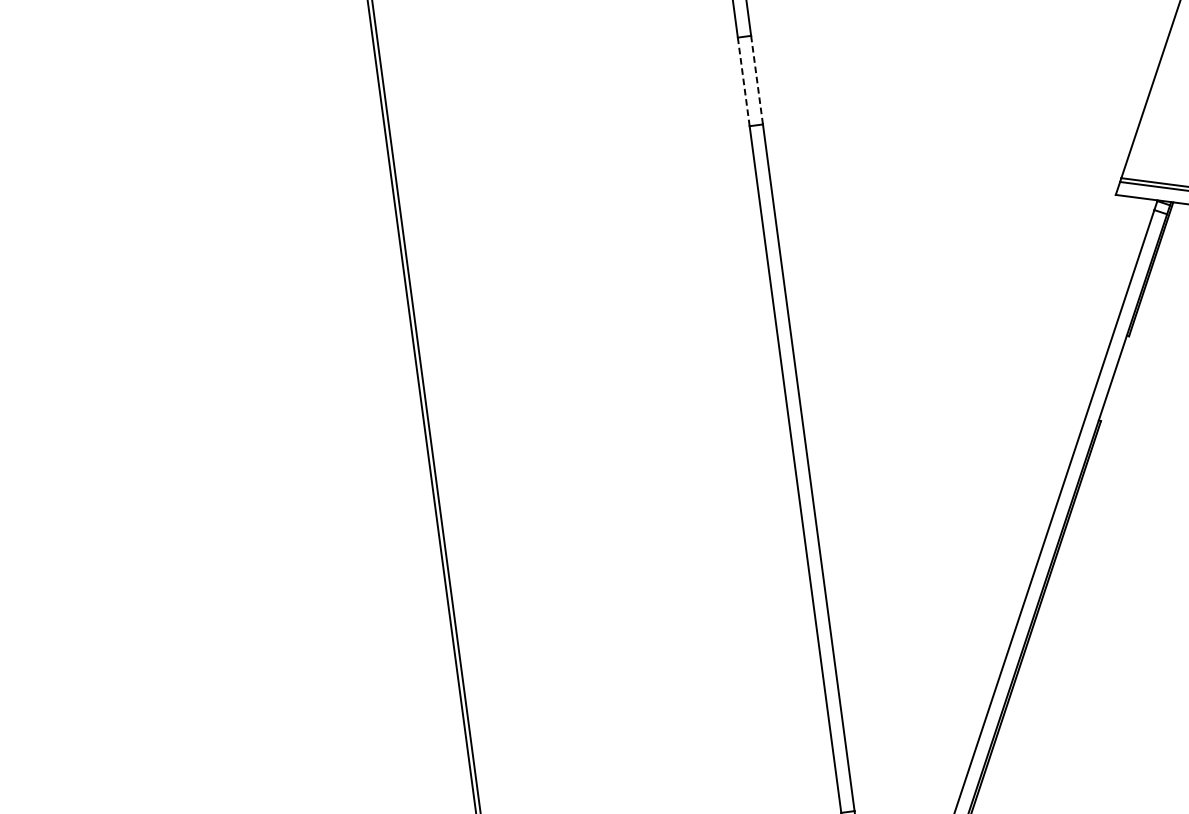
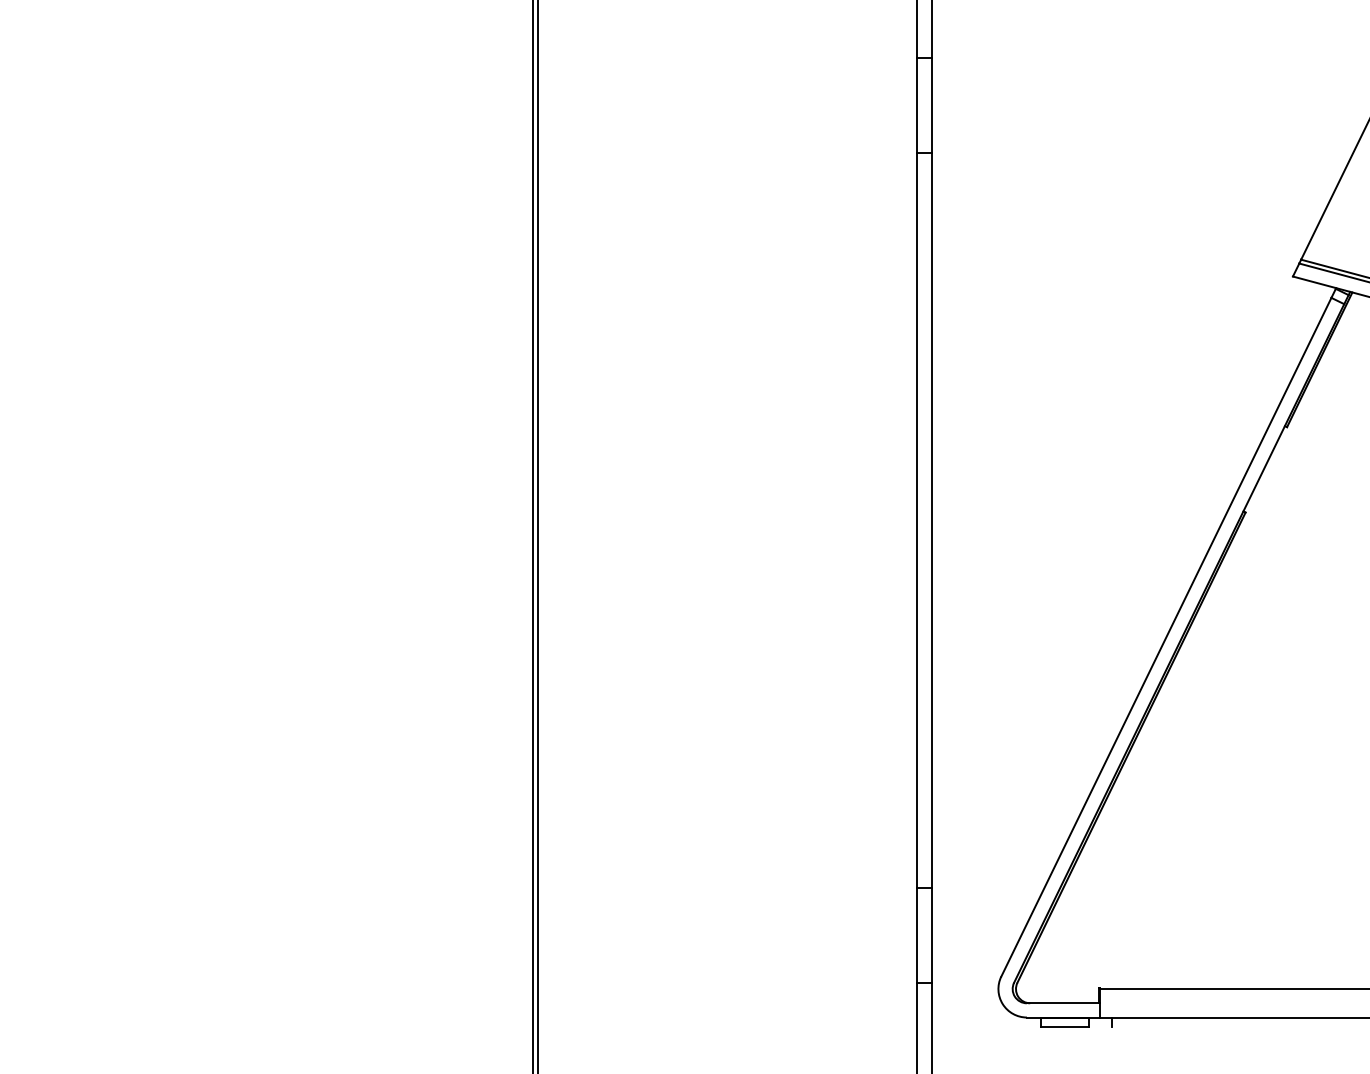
line: (756, 79) -> (931, 104), dashed -> solid
line: (743, 81) -> (917, 104), dashed -> solid

